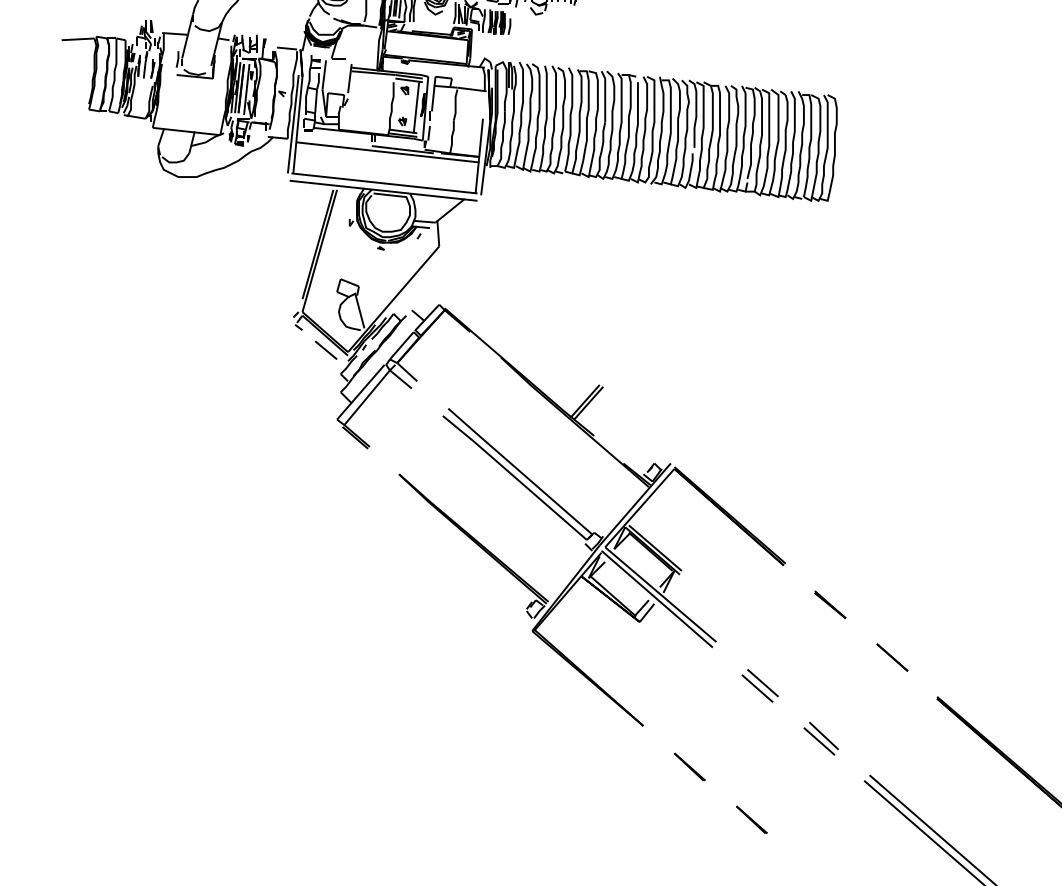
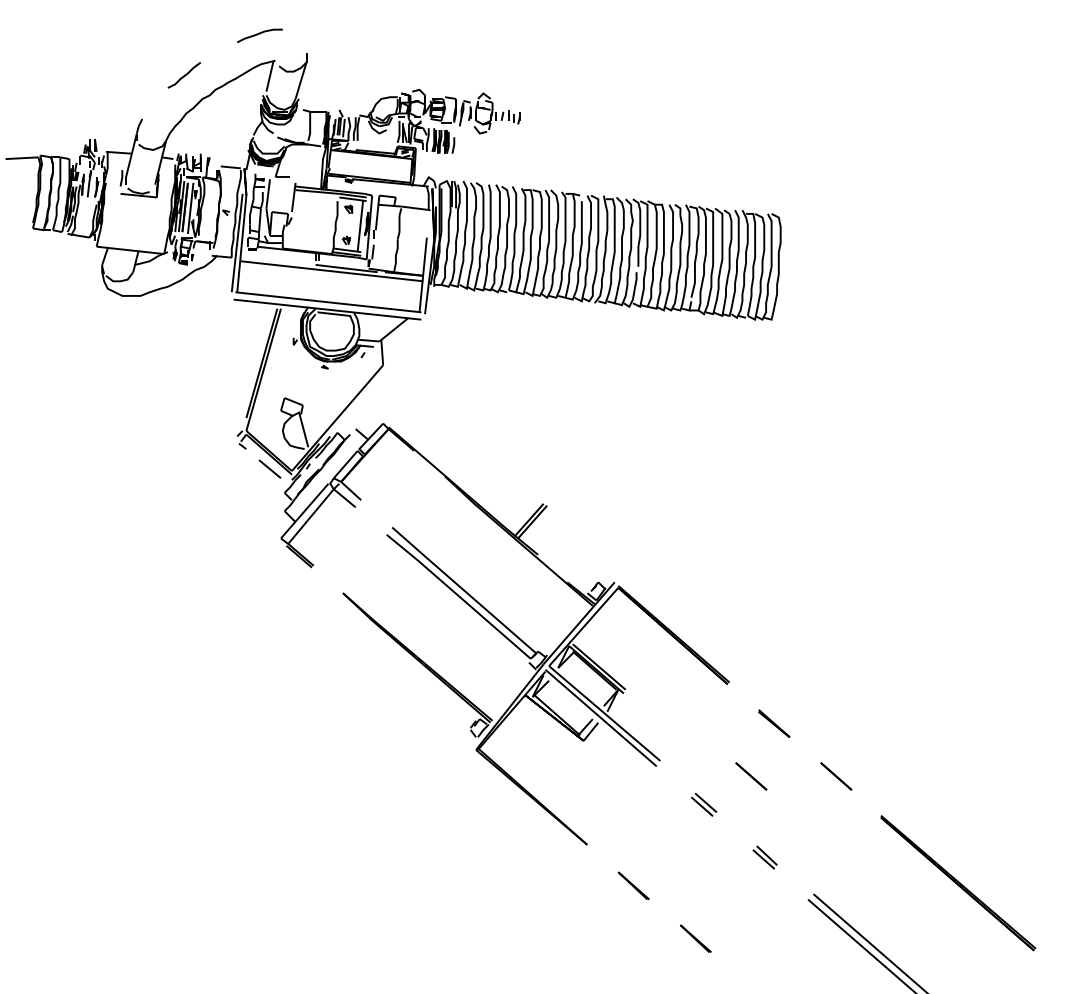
line: (807, 657) -> (751, 776), added
part: (759, 685) -> (703, 804), size x0.7
part: (820, 738) -> (764, 857), size x0.7

